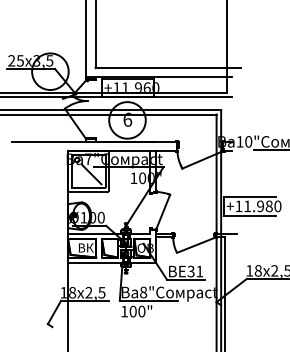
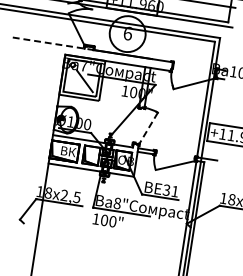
line: (53, 141) -> (52, 43), solid -> dashed
line: (162, 212) -> (147, 128), solid -> dashed

